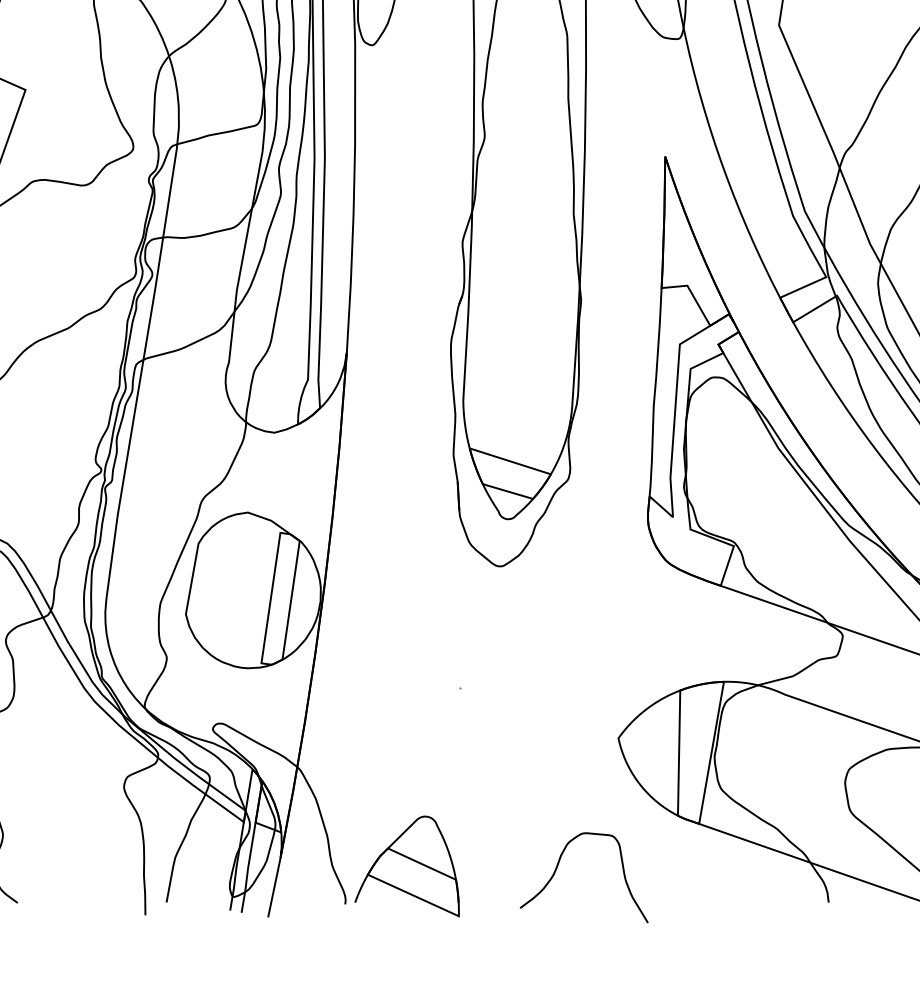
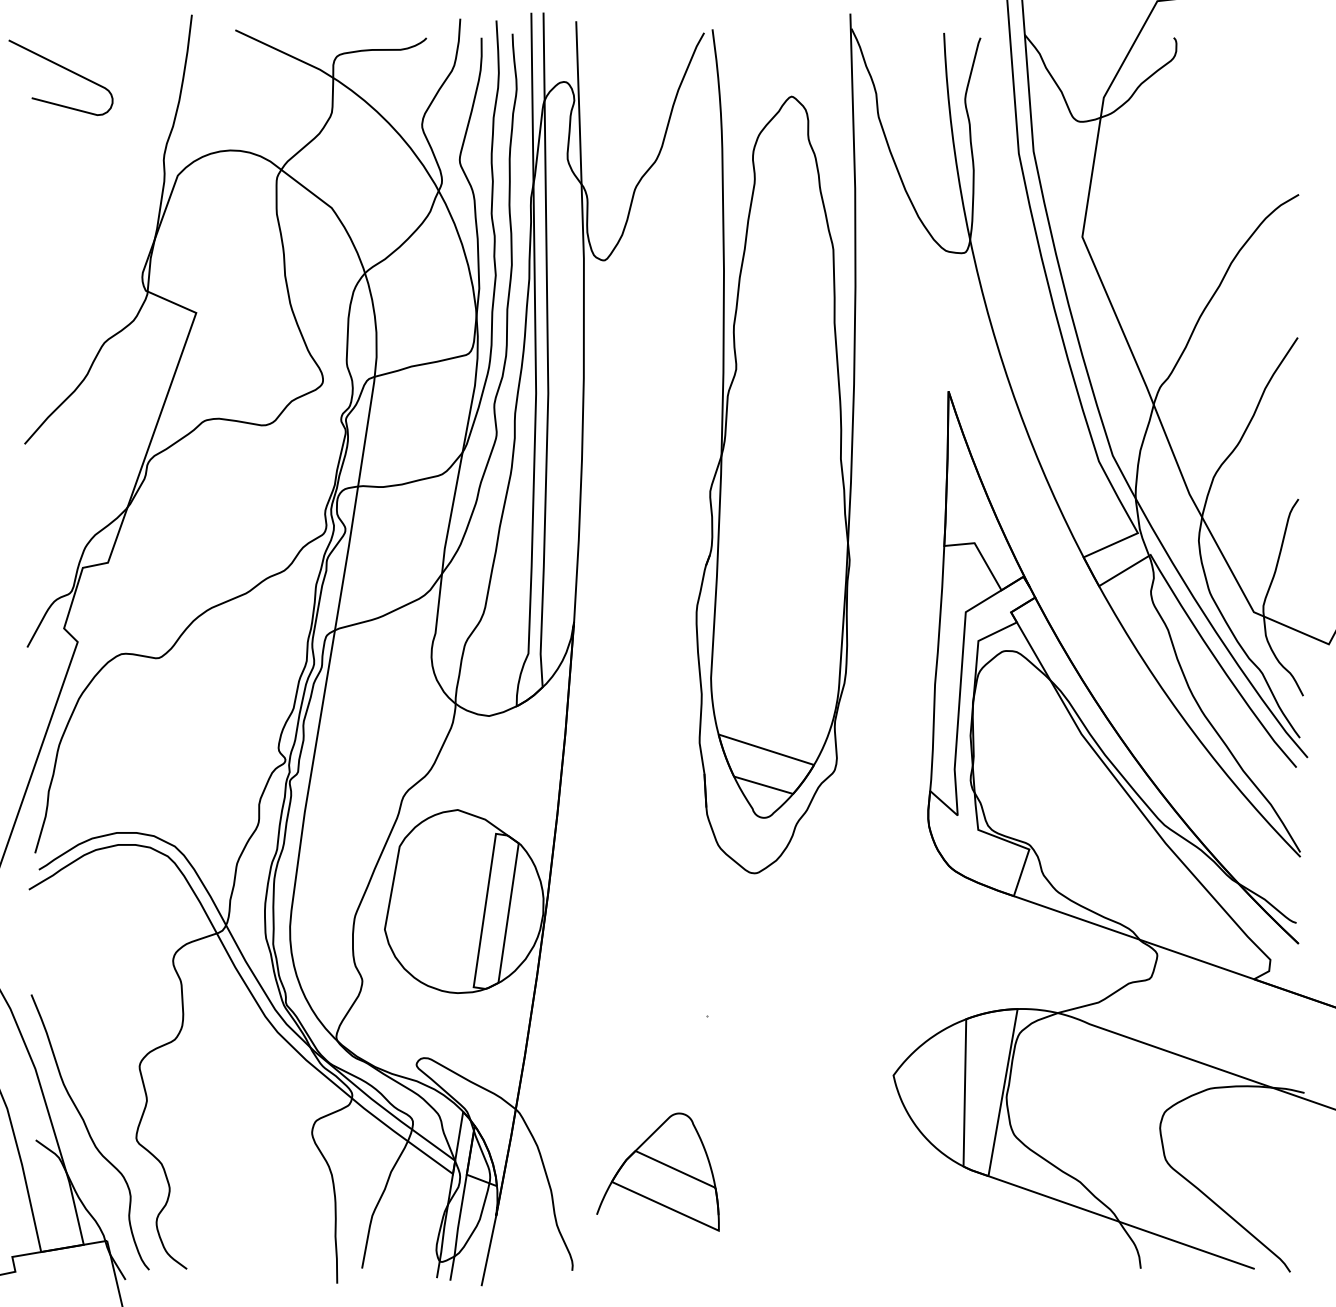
part: (406, 865) -> (657, 1171), moved
curve: (557, 869) -> (821, 1229), removed

